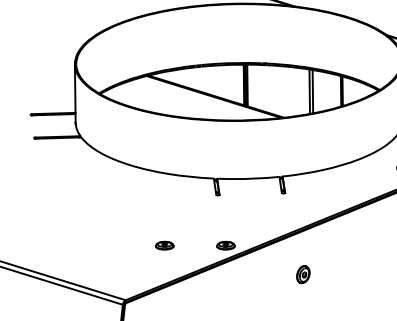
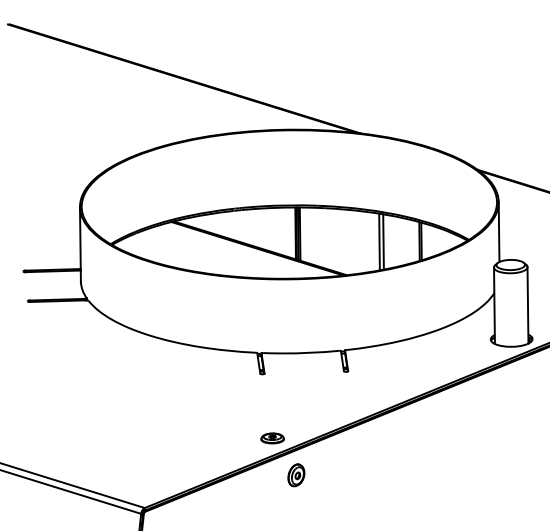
part: (164, 245) -> (194, 438), removed
part: (303, 274) -> (296, 475), moved

